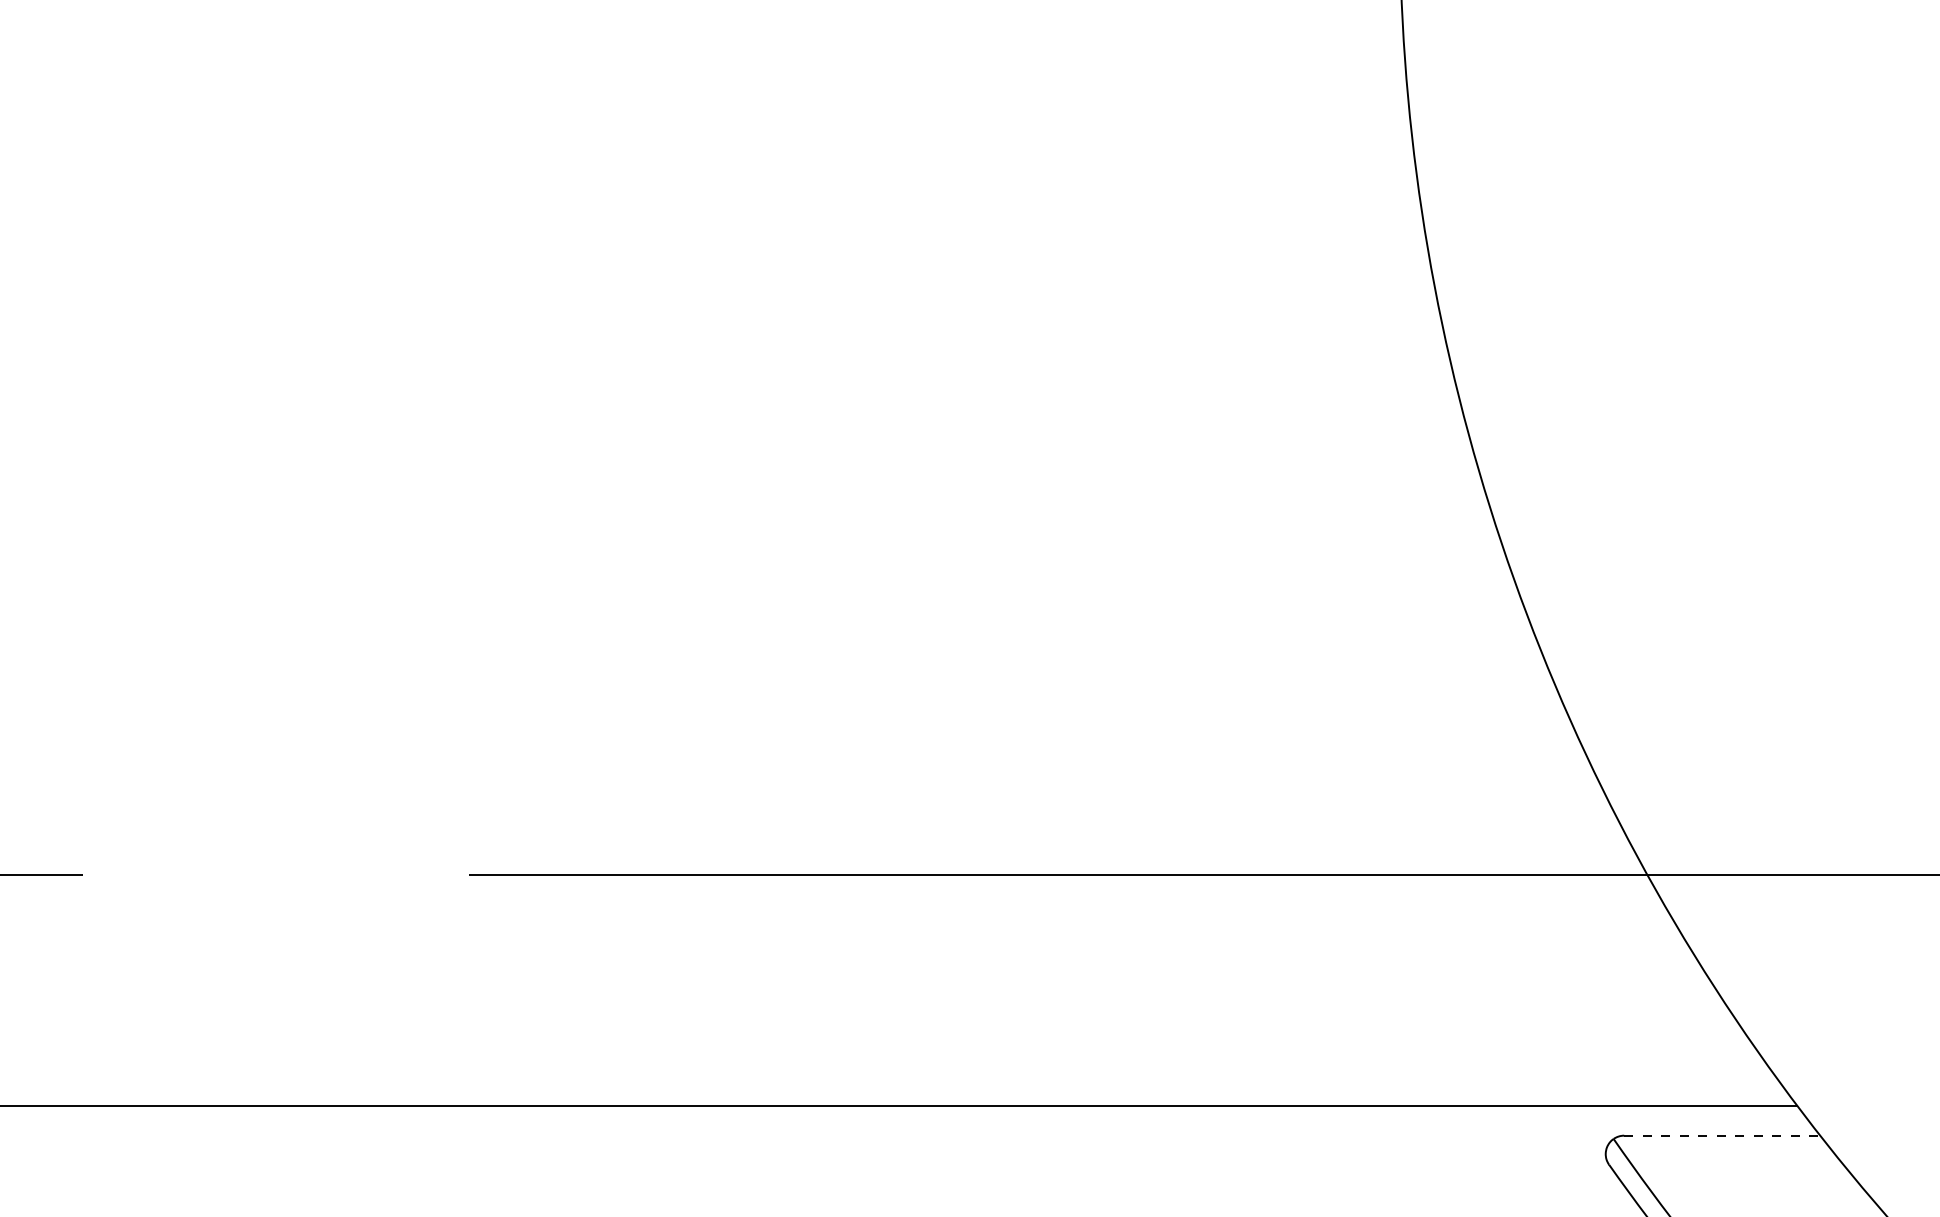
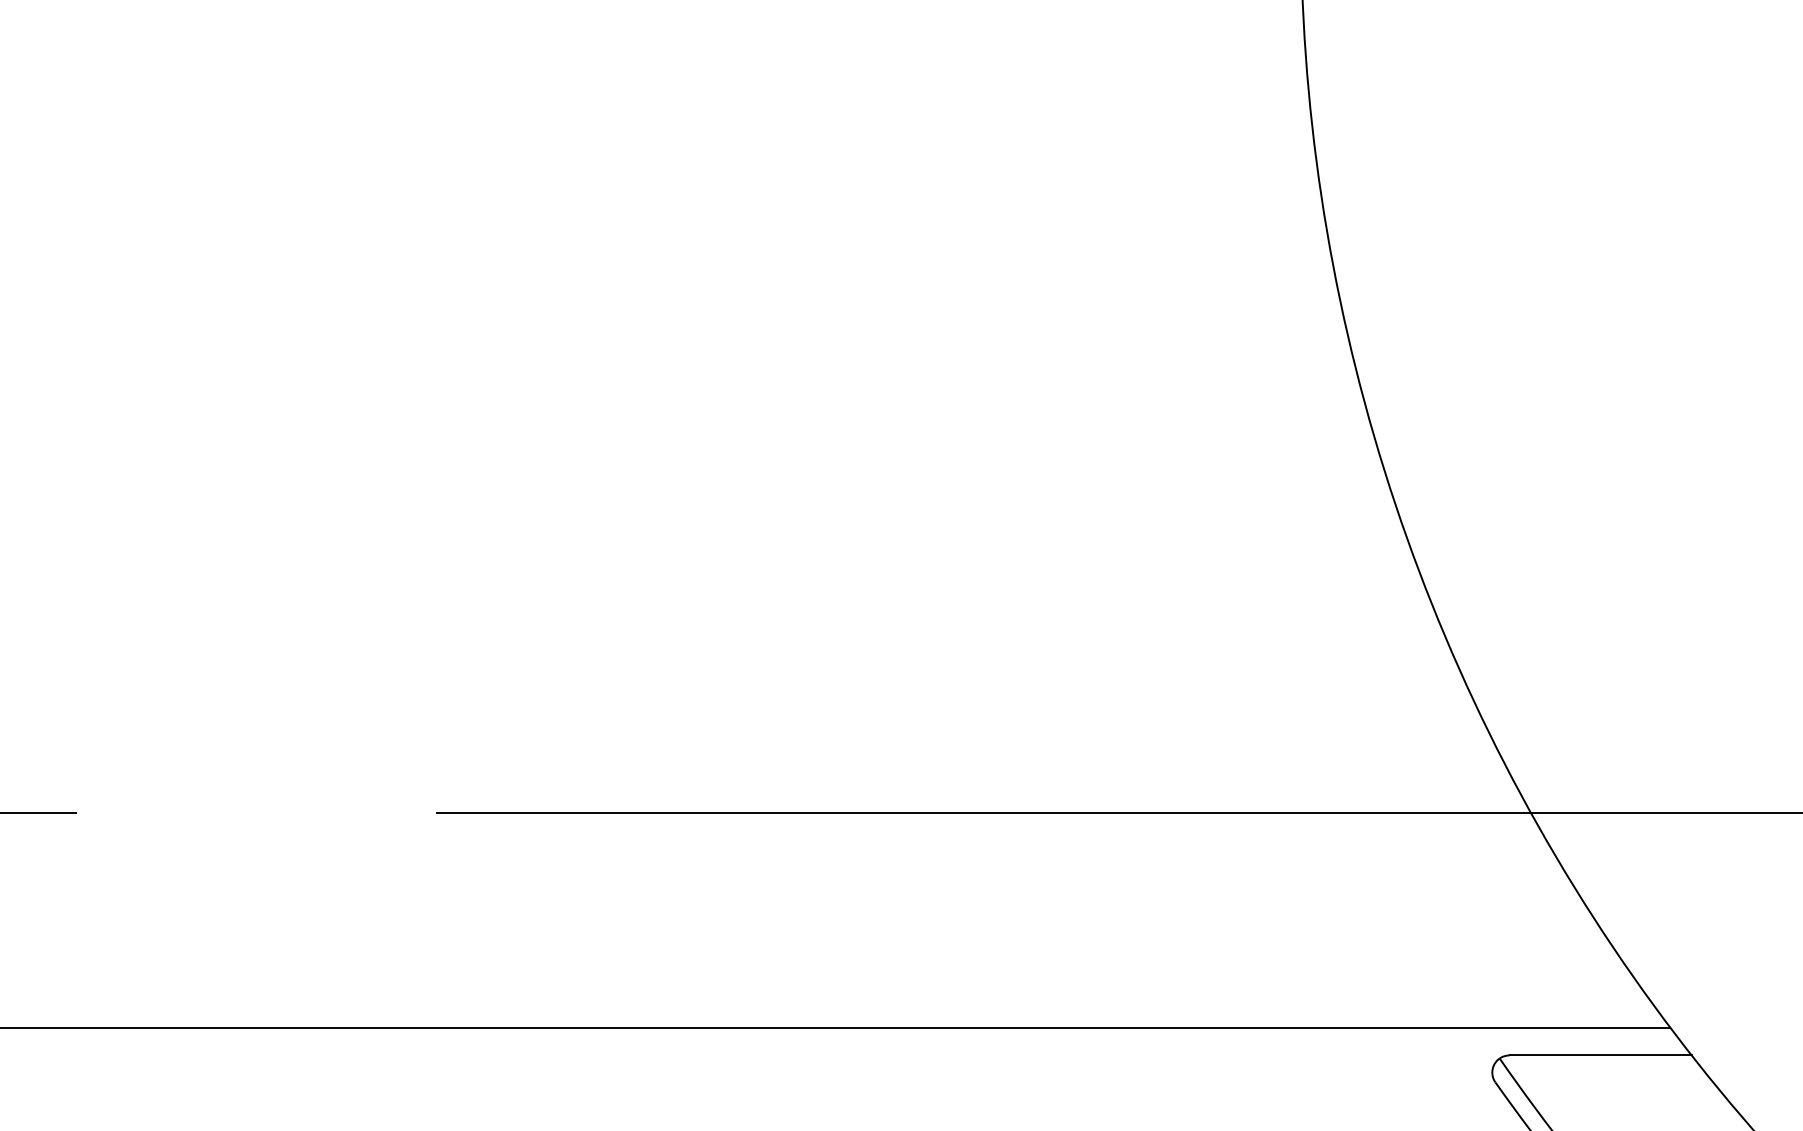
line: (1723, 1135) -> (1601, 1055), dashed -> solid

